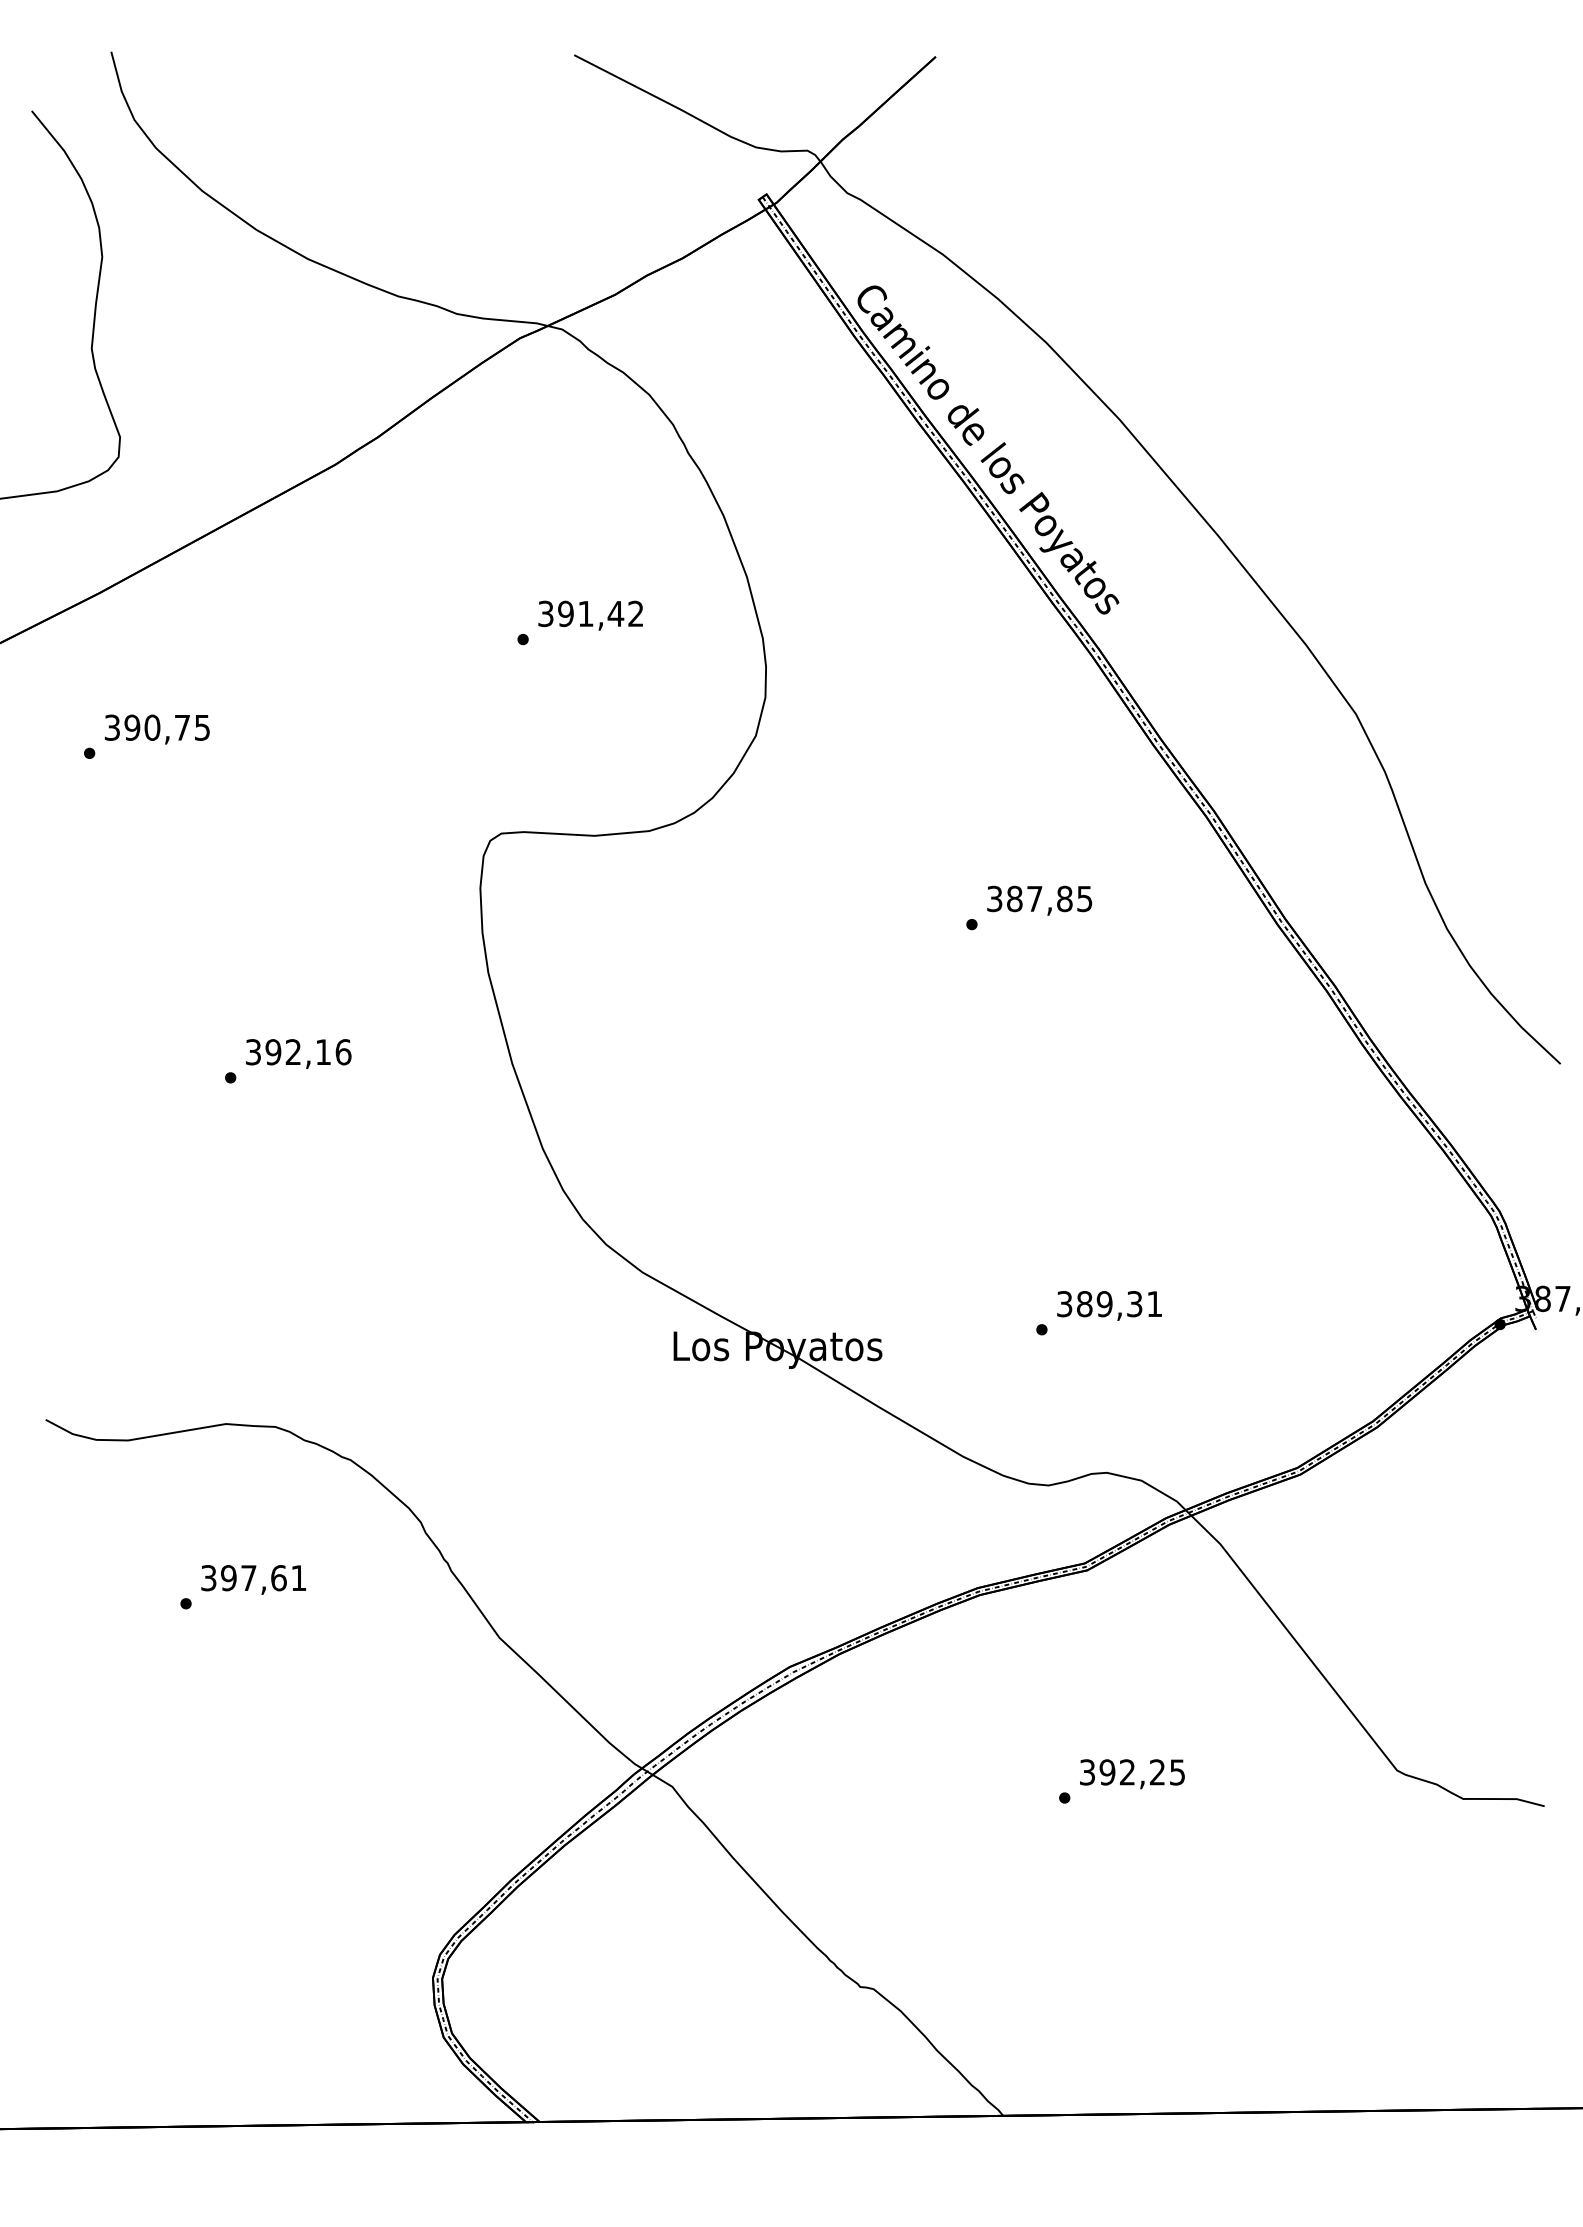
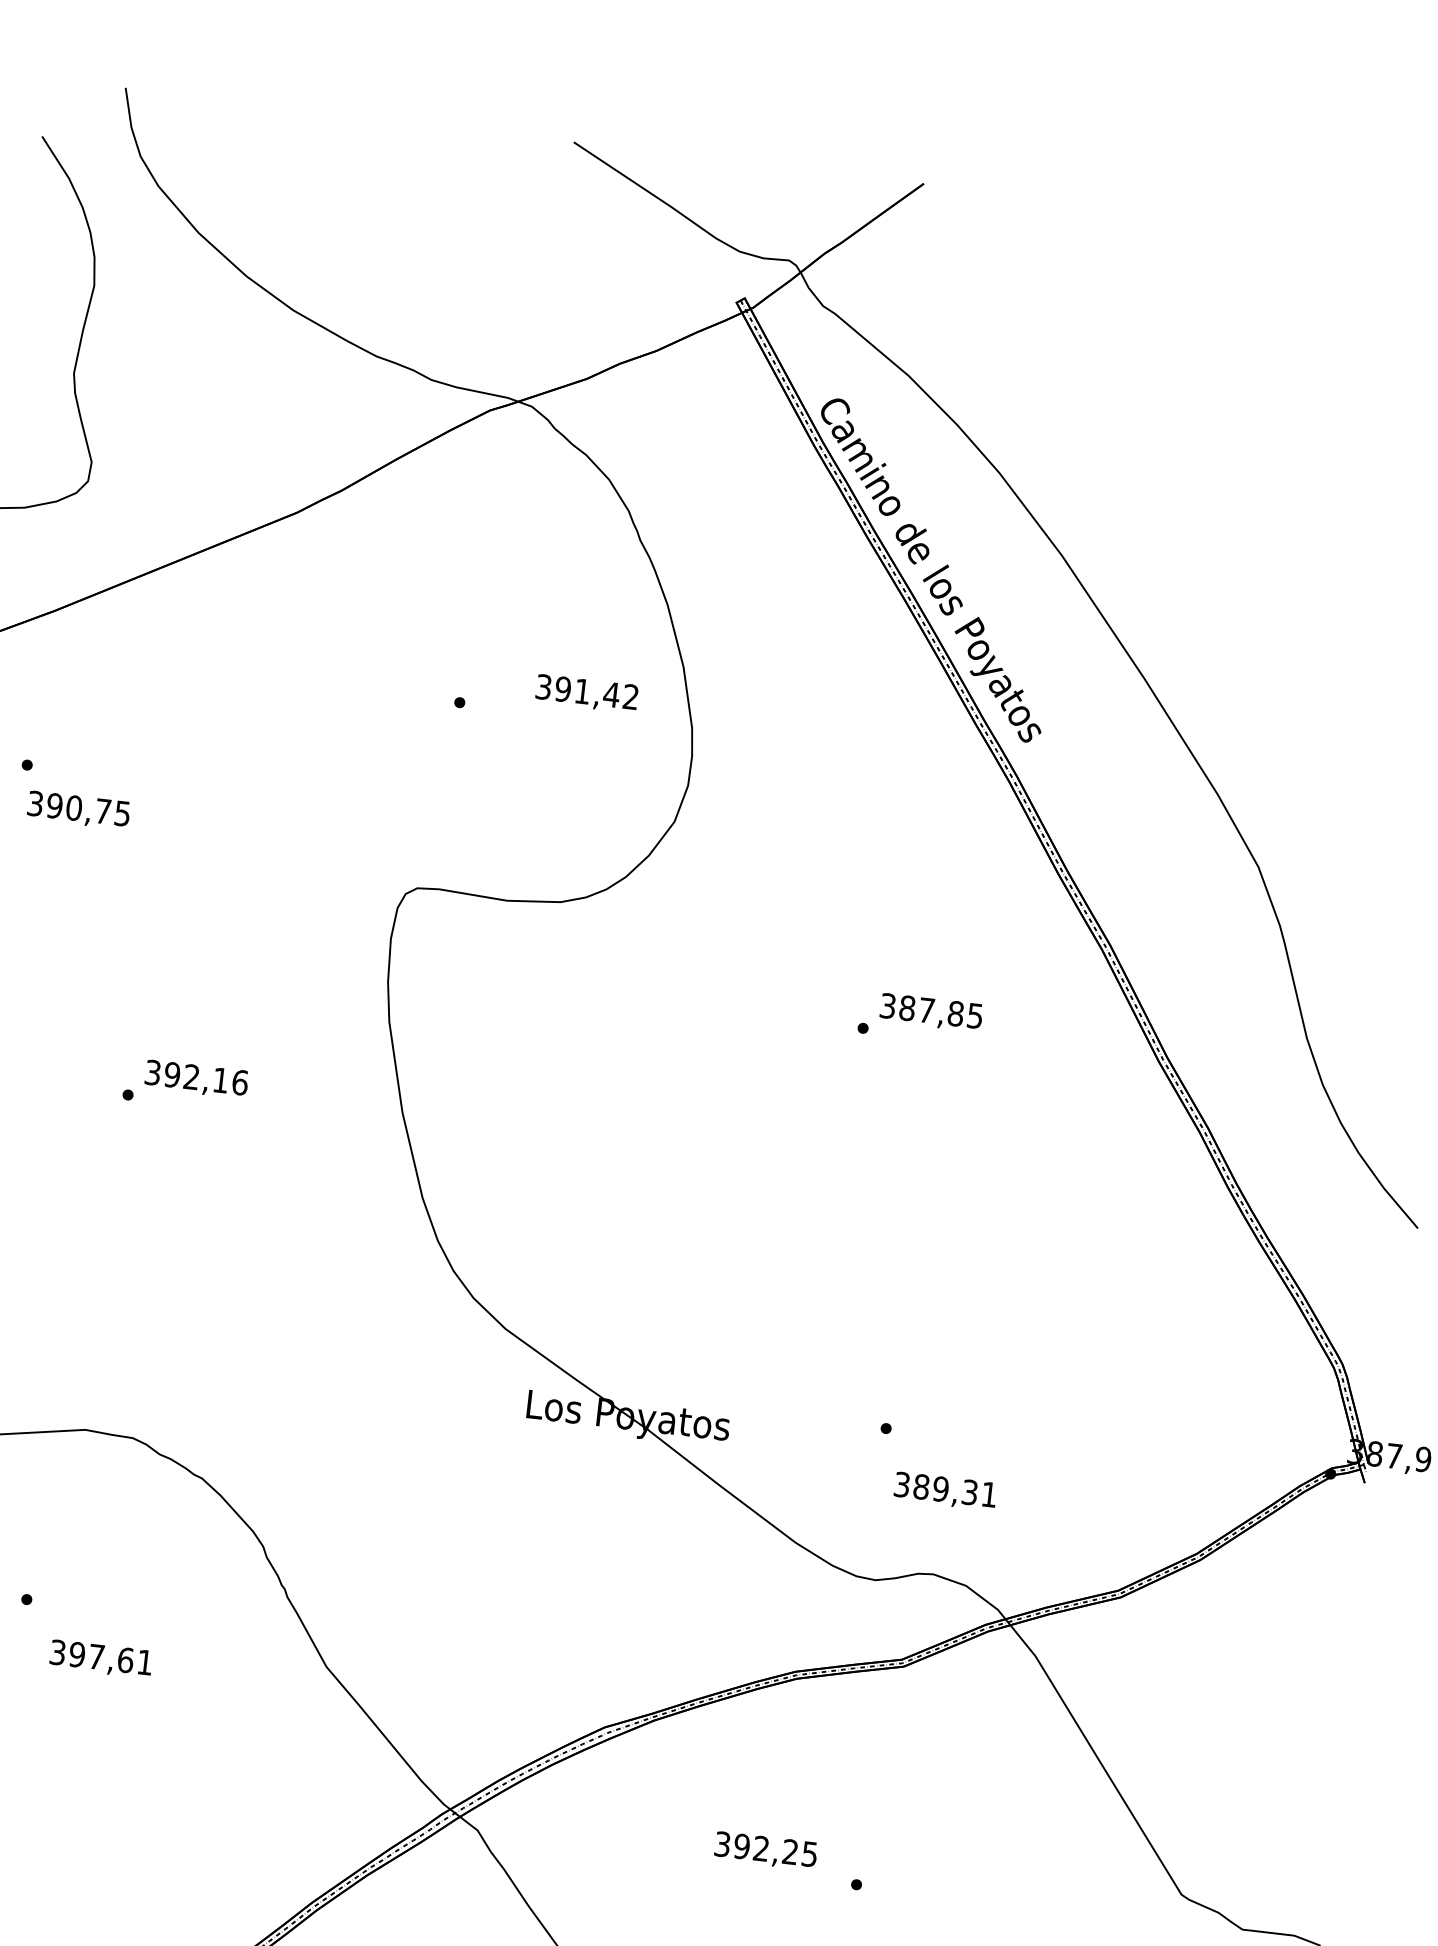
text: (590, 615) -> (586, 693), moved
text: (156, 729) -> (77, 810), moved
text: (1109, 1305) -> (945, 1491), moved
text: (253, 1579) -> (100, 1658), moved
text: (1132, 1774) -> (765, 1851), moved

